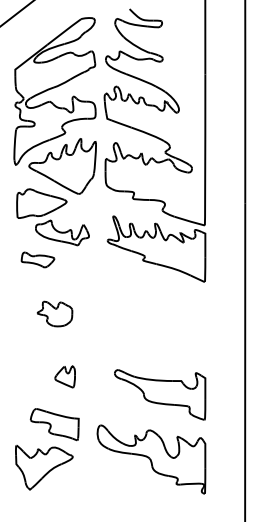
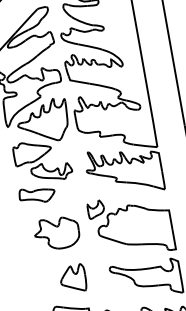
part: (37, 259) -> (36, 194), size x1.43
part: (54, 313) -> (56, 232), size x1.67
part: (152, 321) -> (131, 225), added
part: (64, 376) -> (72, 278), size x1.67

